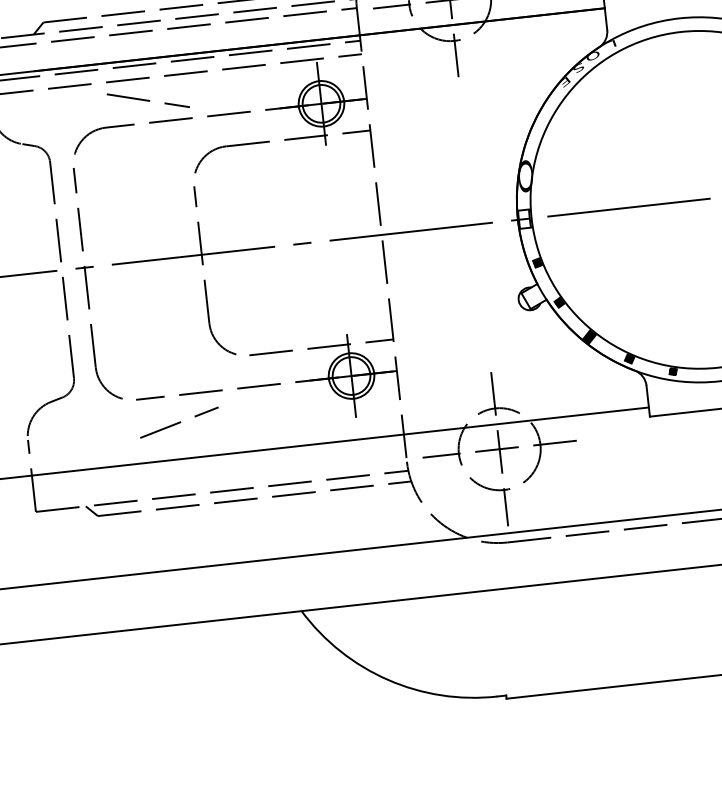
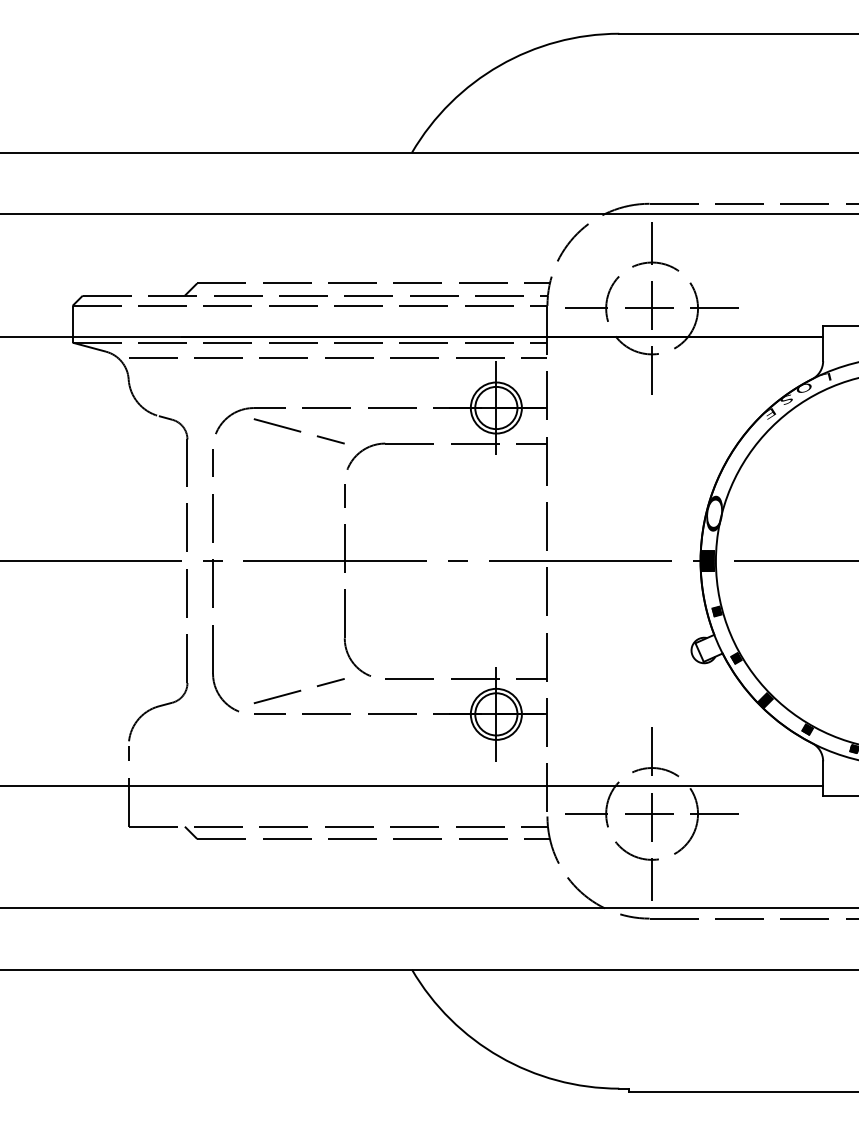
line: (147, 100) -> (298, 431), moved
hatch: (524, 219) -> (707, 561), added
line: (178, 423) -> (298, 691), moved

